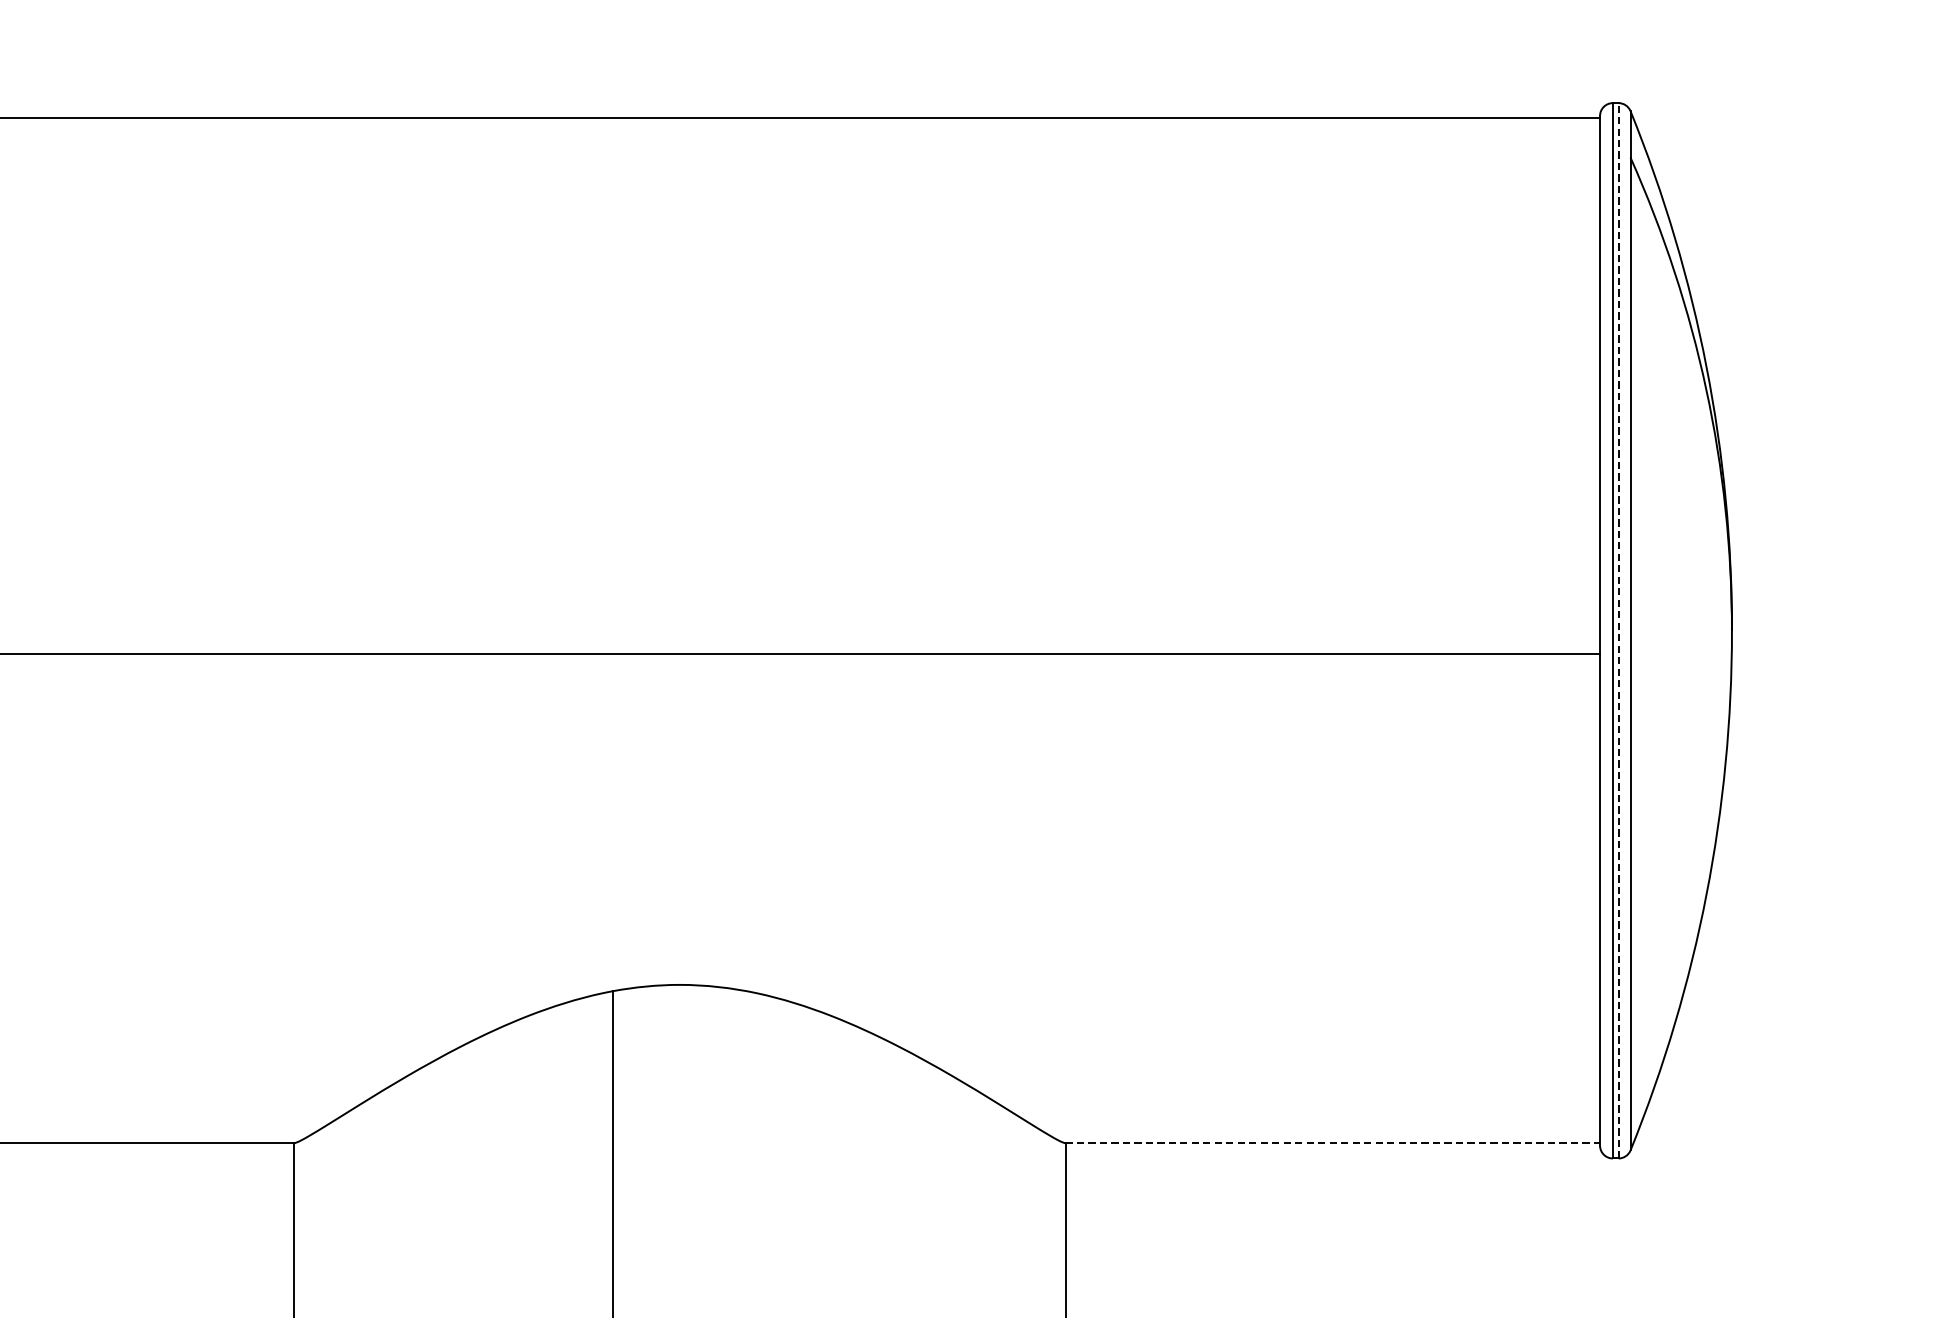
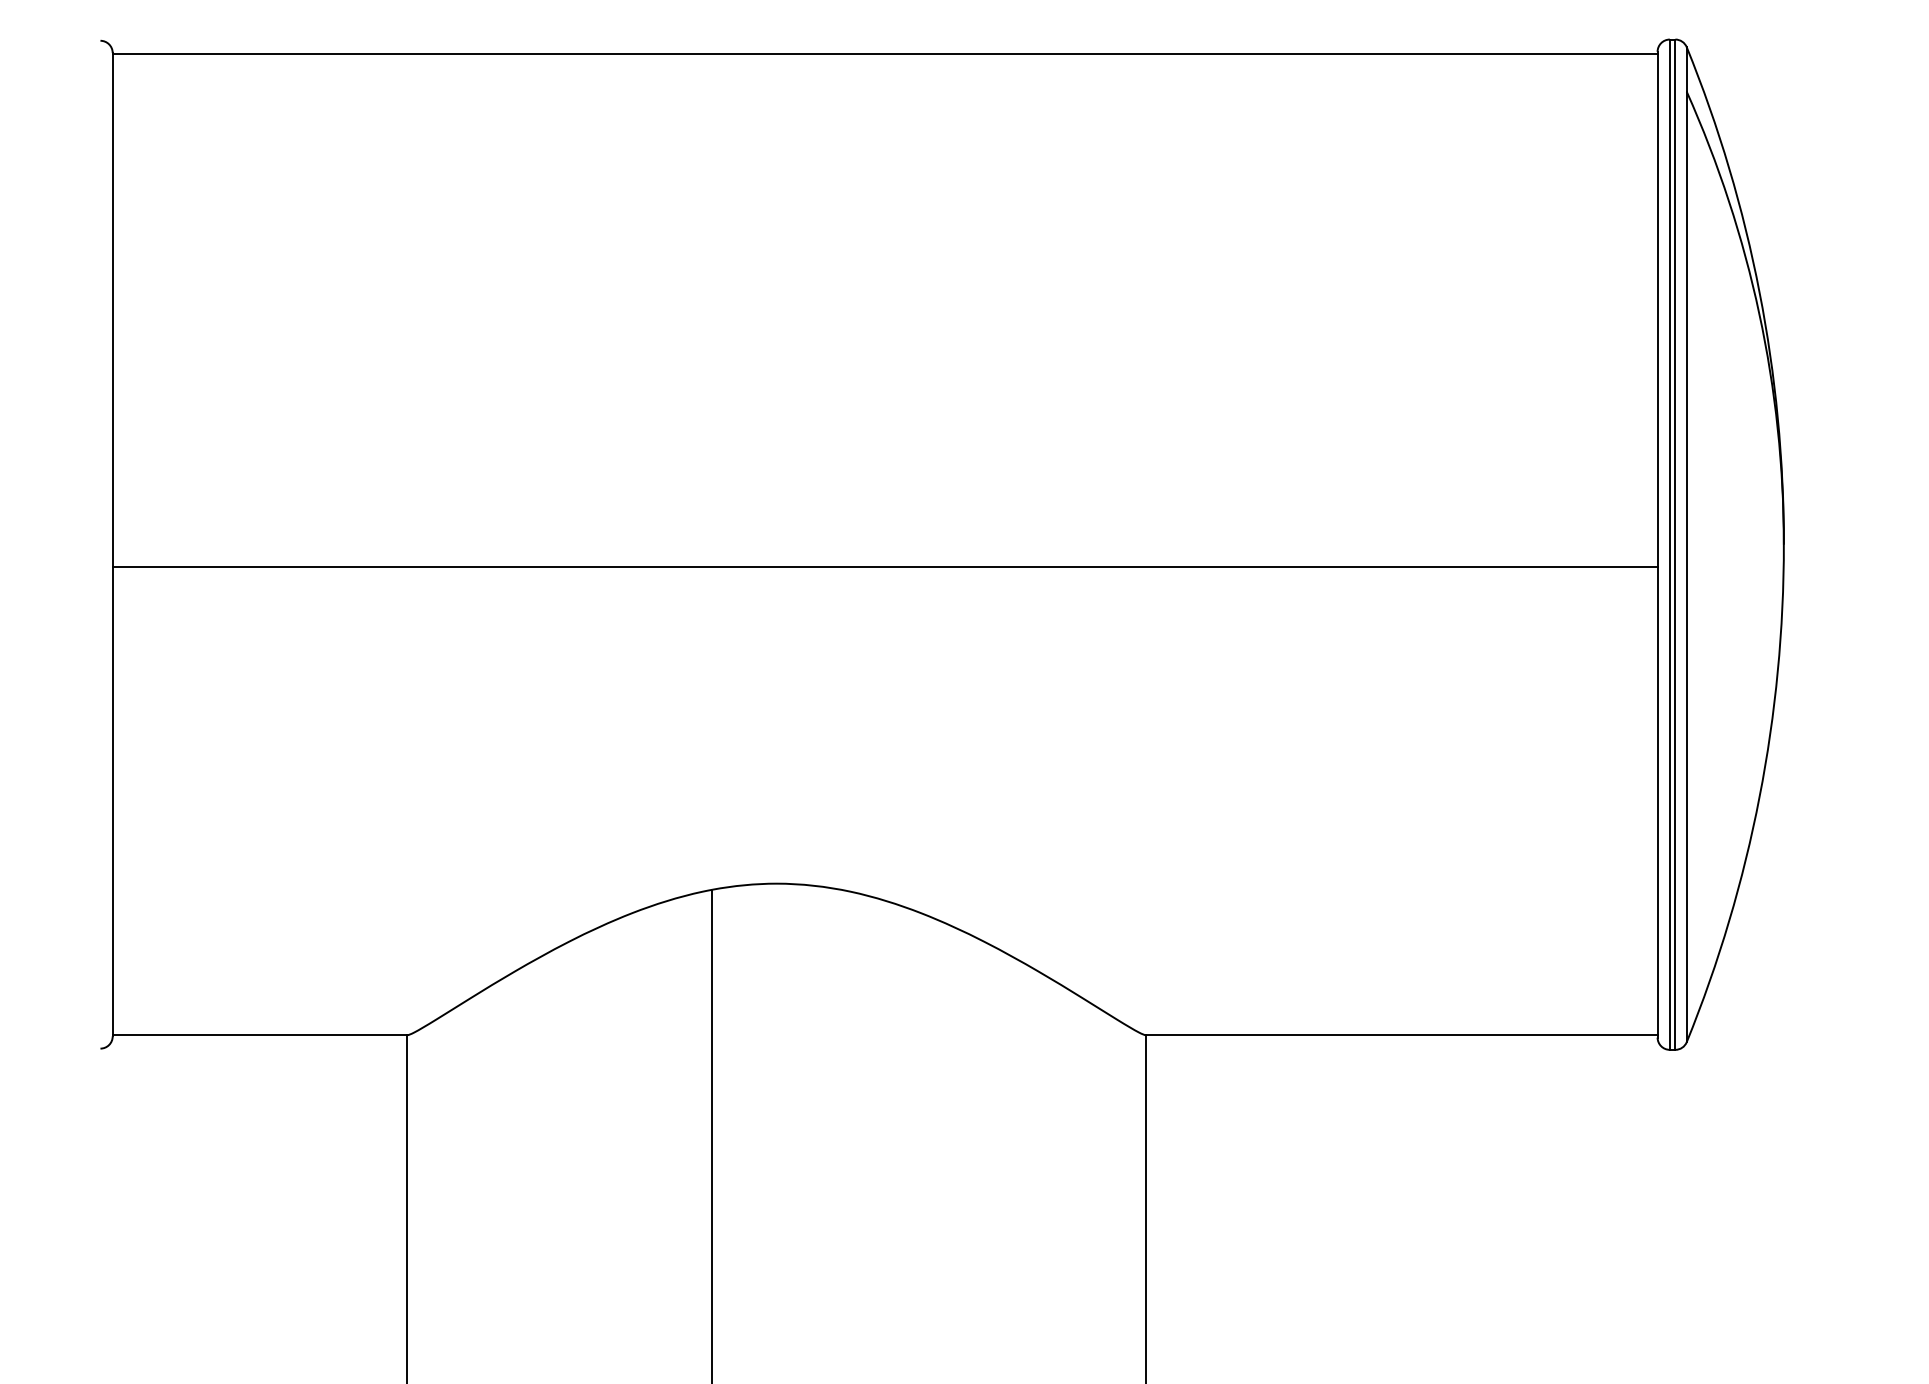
line: (1618, 630) -> (1675, 544), dashed -> solid
line: (1332, 1143) -> (1401, 1035), dashed -> solid

